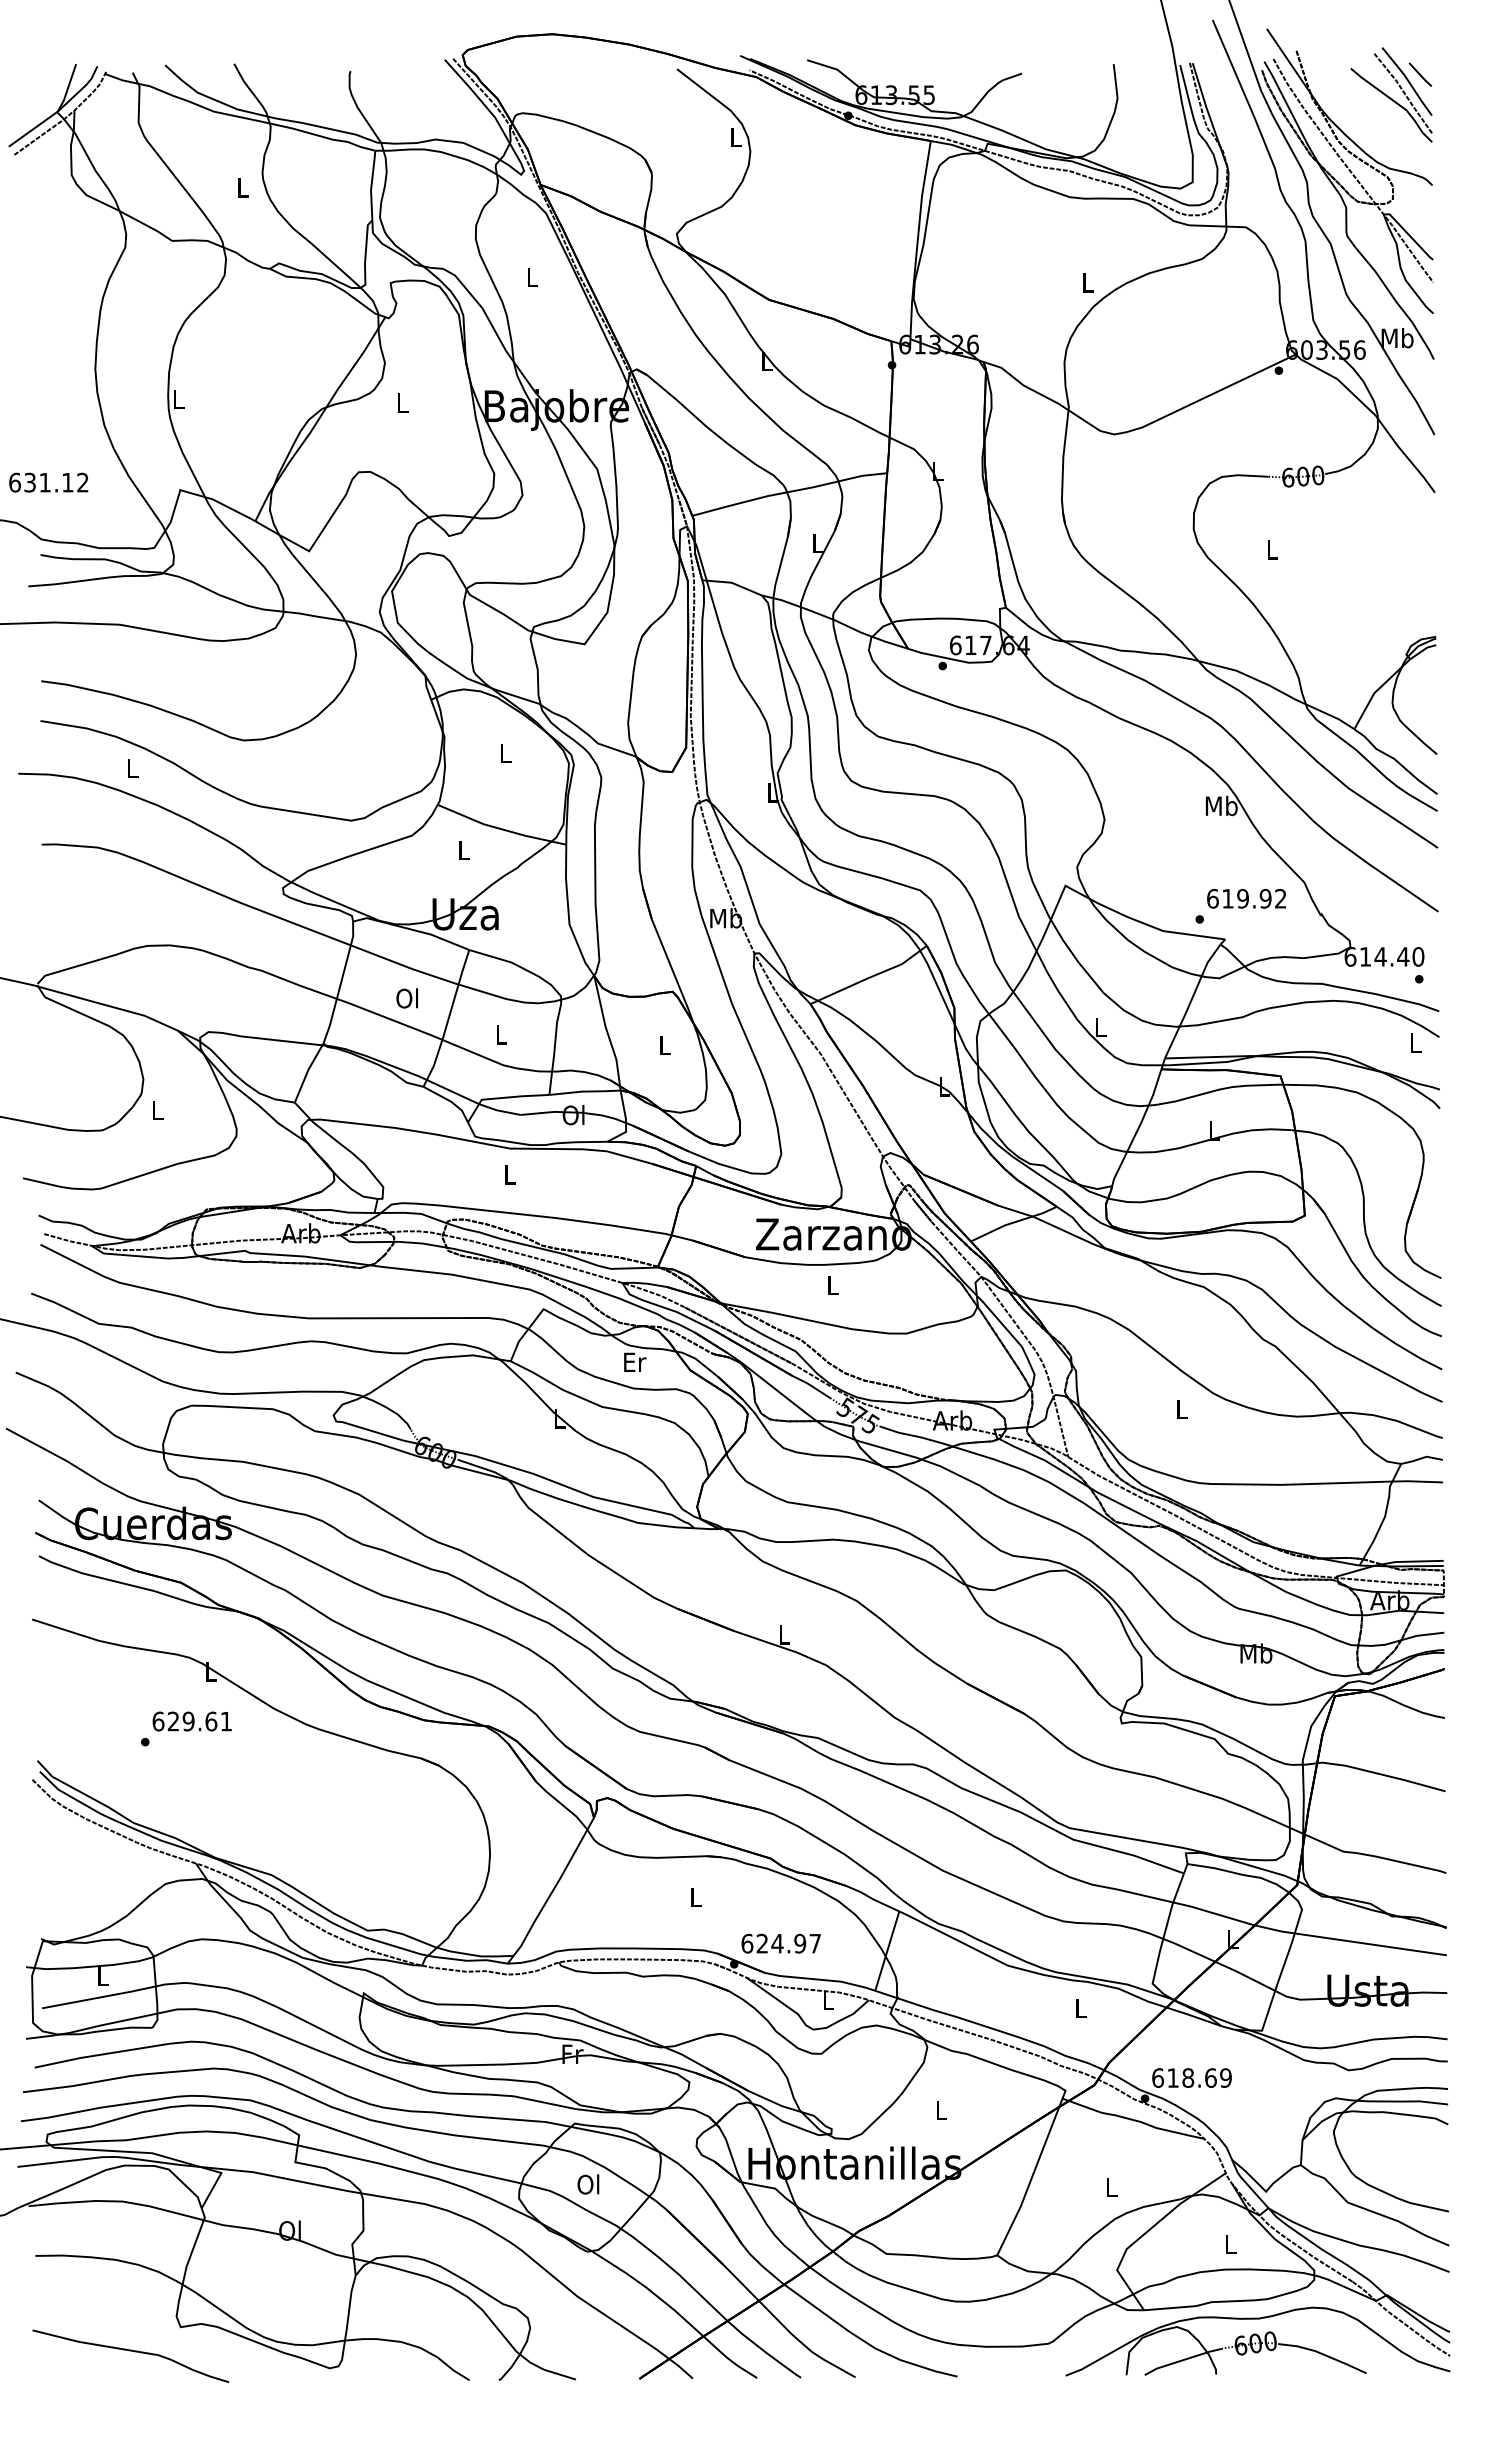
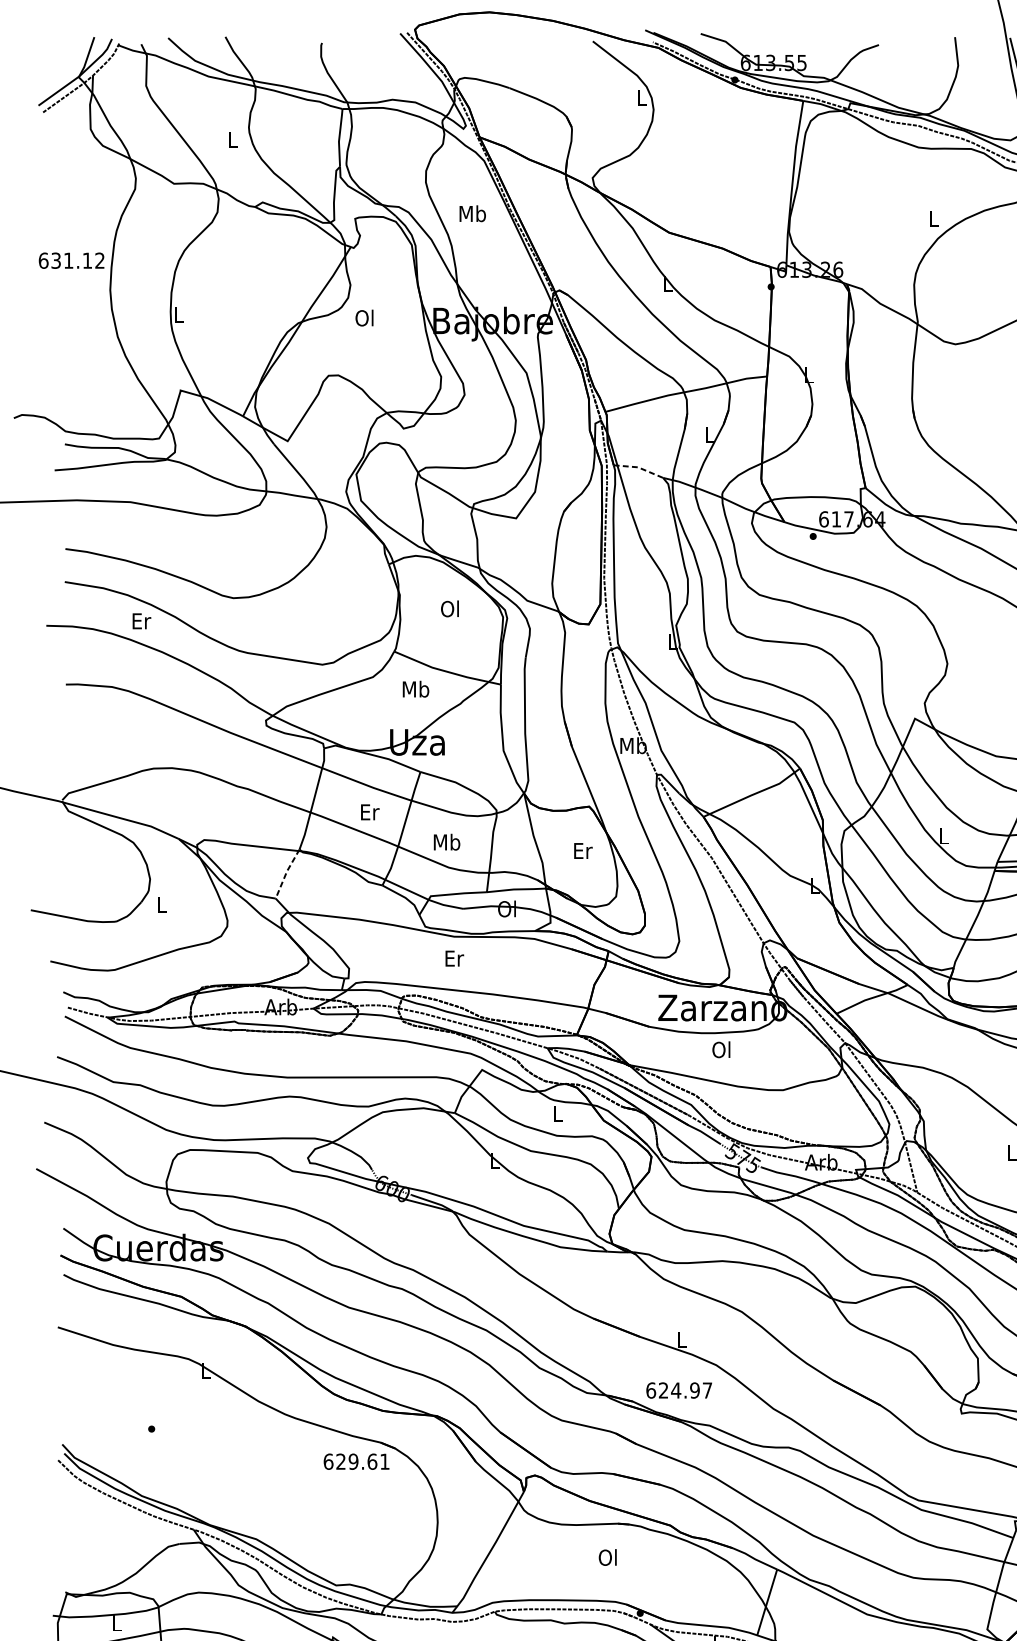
text: (532, 276) -> (472, 213), L -> Mb
text: (401, 402) -> (364, 317), L -> Ol
text: (48, 482) -> (71, 260), moved
line: (732, 583) -> (638, 467), solid -> dashed
text: (504, 753) -> (449, 608), L -> Ol
text: (133, 767) -> (141, 620), L -> Er
text: (463, 850) -> (415, 689), L -> Mb
text: (407, 998) -> (369, 812), Ol -> Er
text: (501, 1034) -> (447, 842), L -> Mb
text: (665, 1044) -> (583, 850), L -> Er
line: (307, 1071) -> (286, 872), solid -> dashed
text: (510, 1174) -> (454, 958), L -> Er
text: (831, 1284) -> (720, 1049), L -> Ol
text: (635, 1361) -> (558, 1113), Er -> L
text: (191, 1721) -> (355, 1461), moved
text: (694, 1896) -> (607, 1557), L -> Ol
text: (780, 1943) -> (678, 1390), moved

